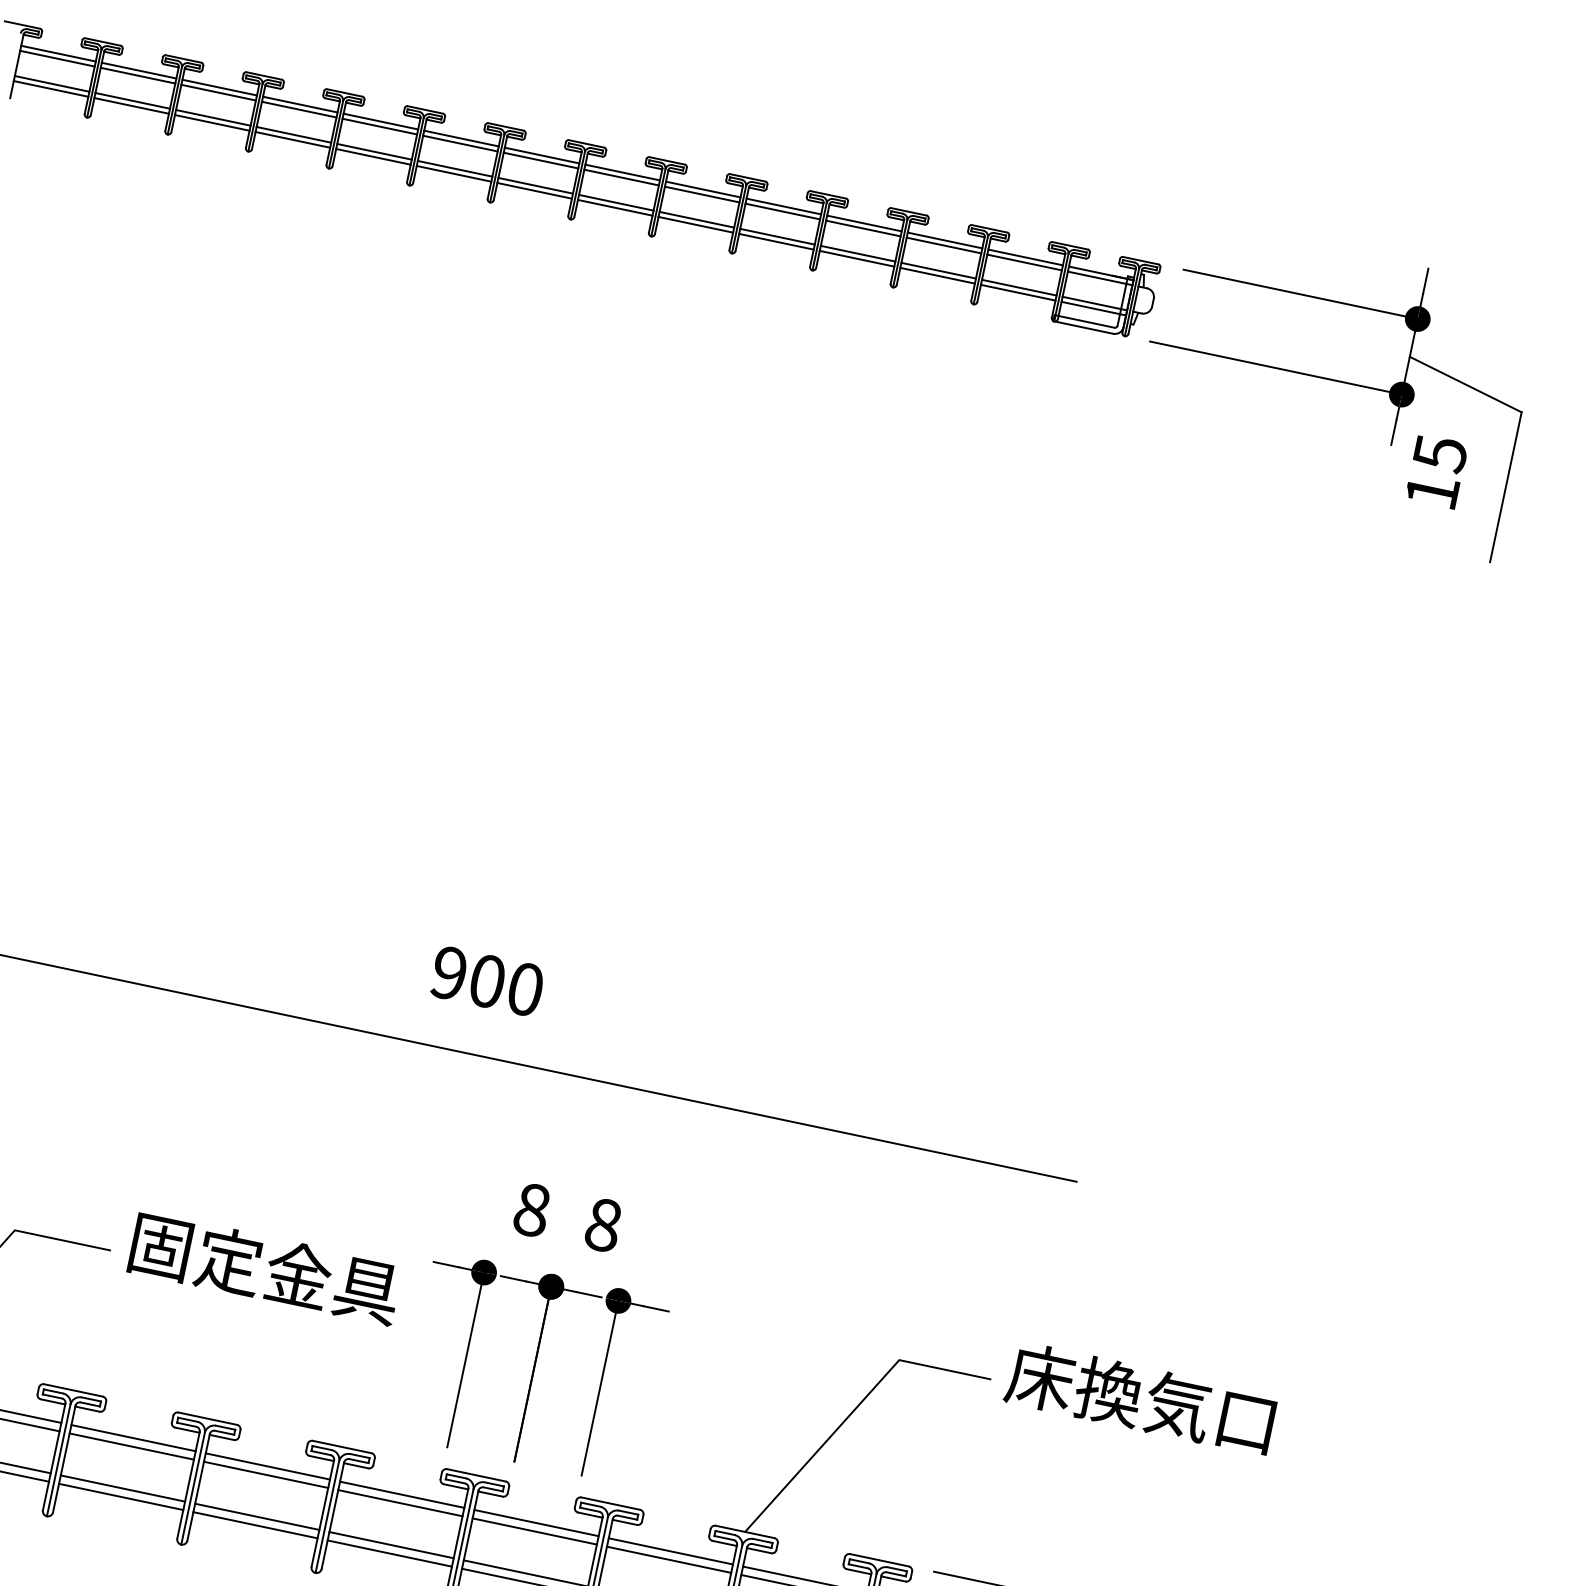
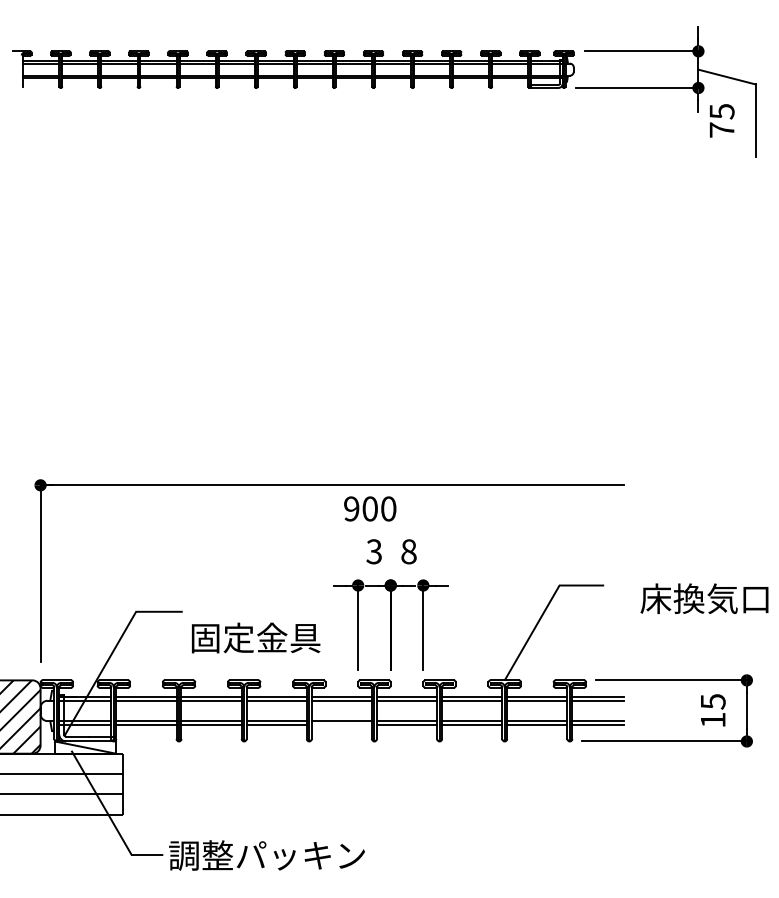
text: (1431, 490) -> (721, 129), 15 -> 75
text: (488, 980) -> (370, 508), moved
text: (532, 1209) -> (374, 551), 8 -> 3
text: (266, 1267) -> (256, 637), moved
text: (1141, 1398) -> (704, 598), moved
line: (388, 1553) -> (341, 725), removed

